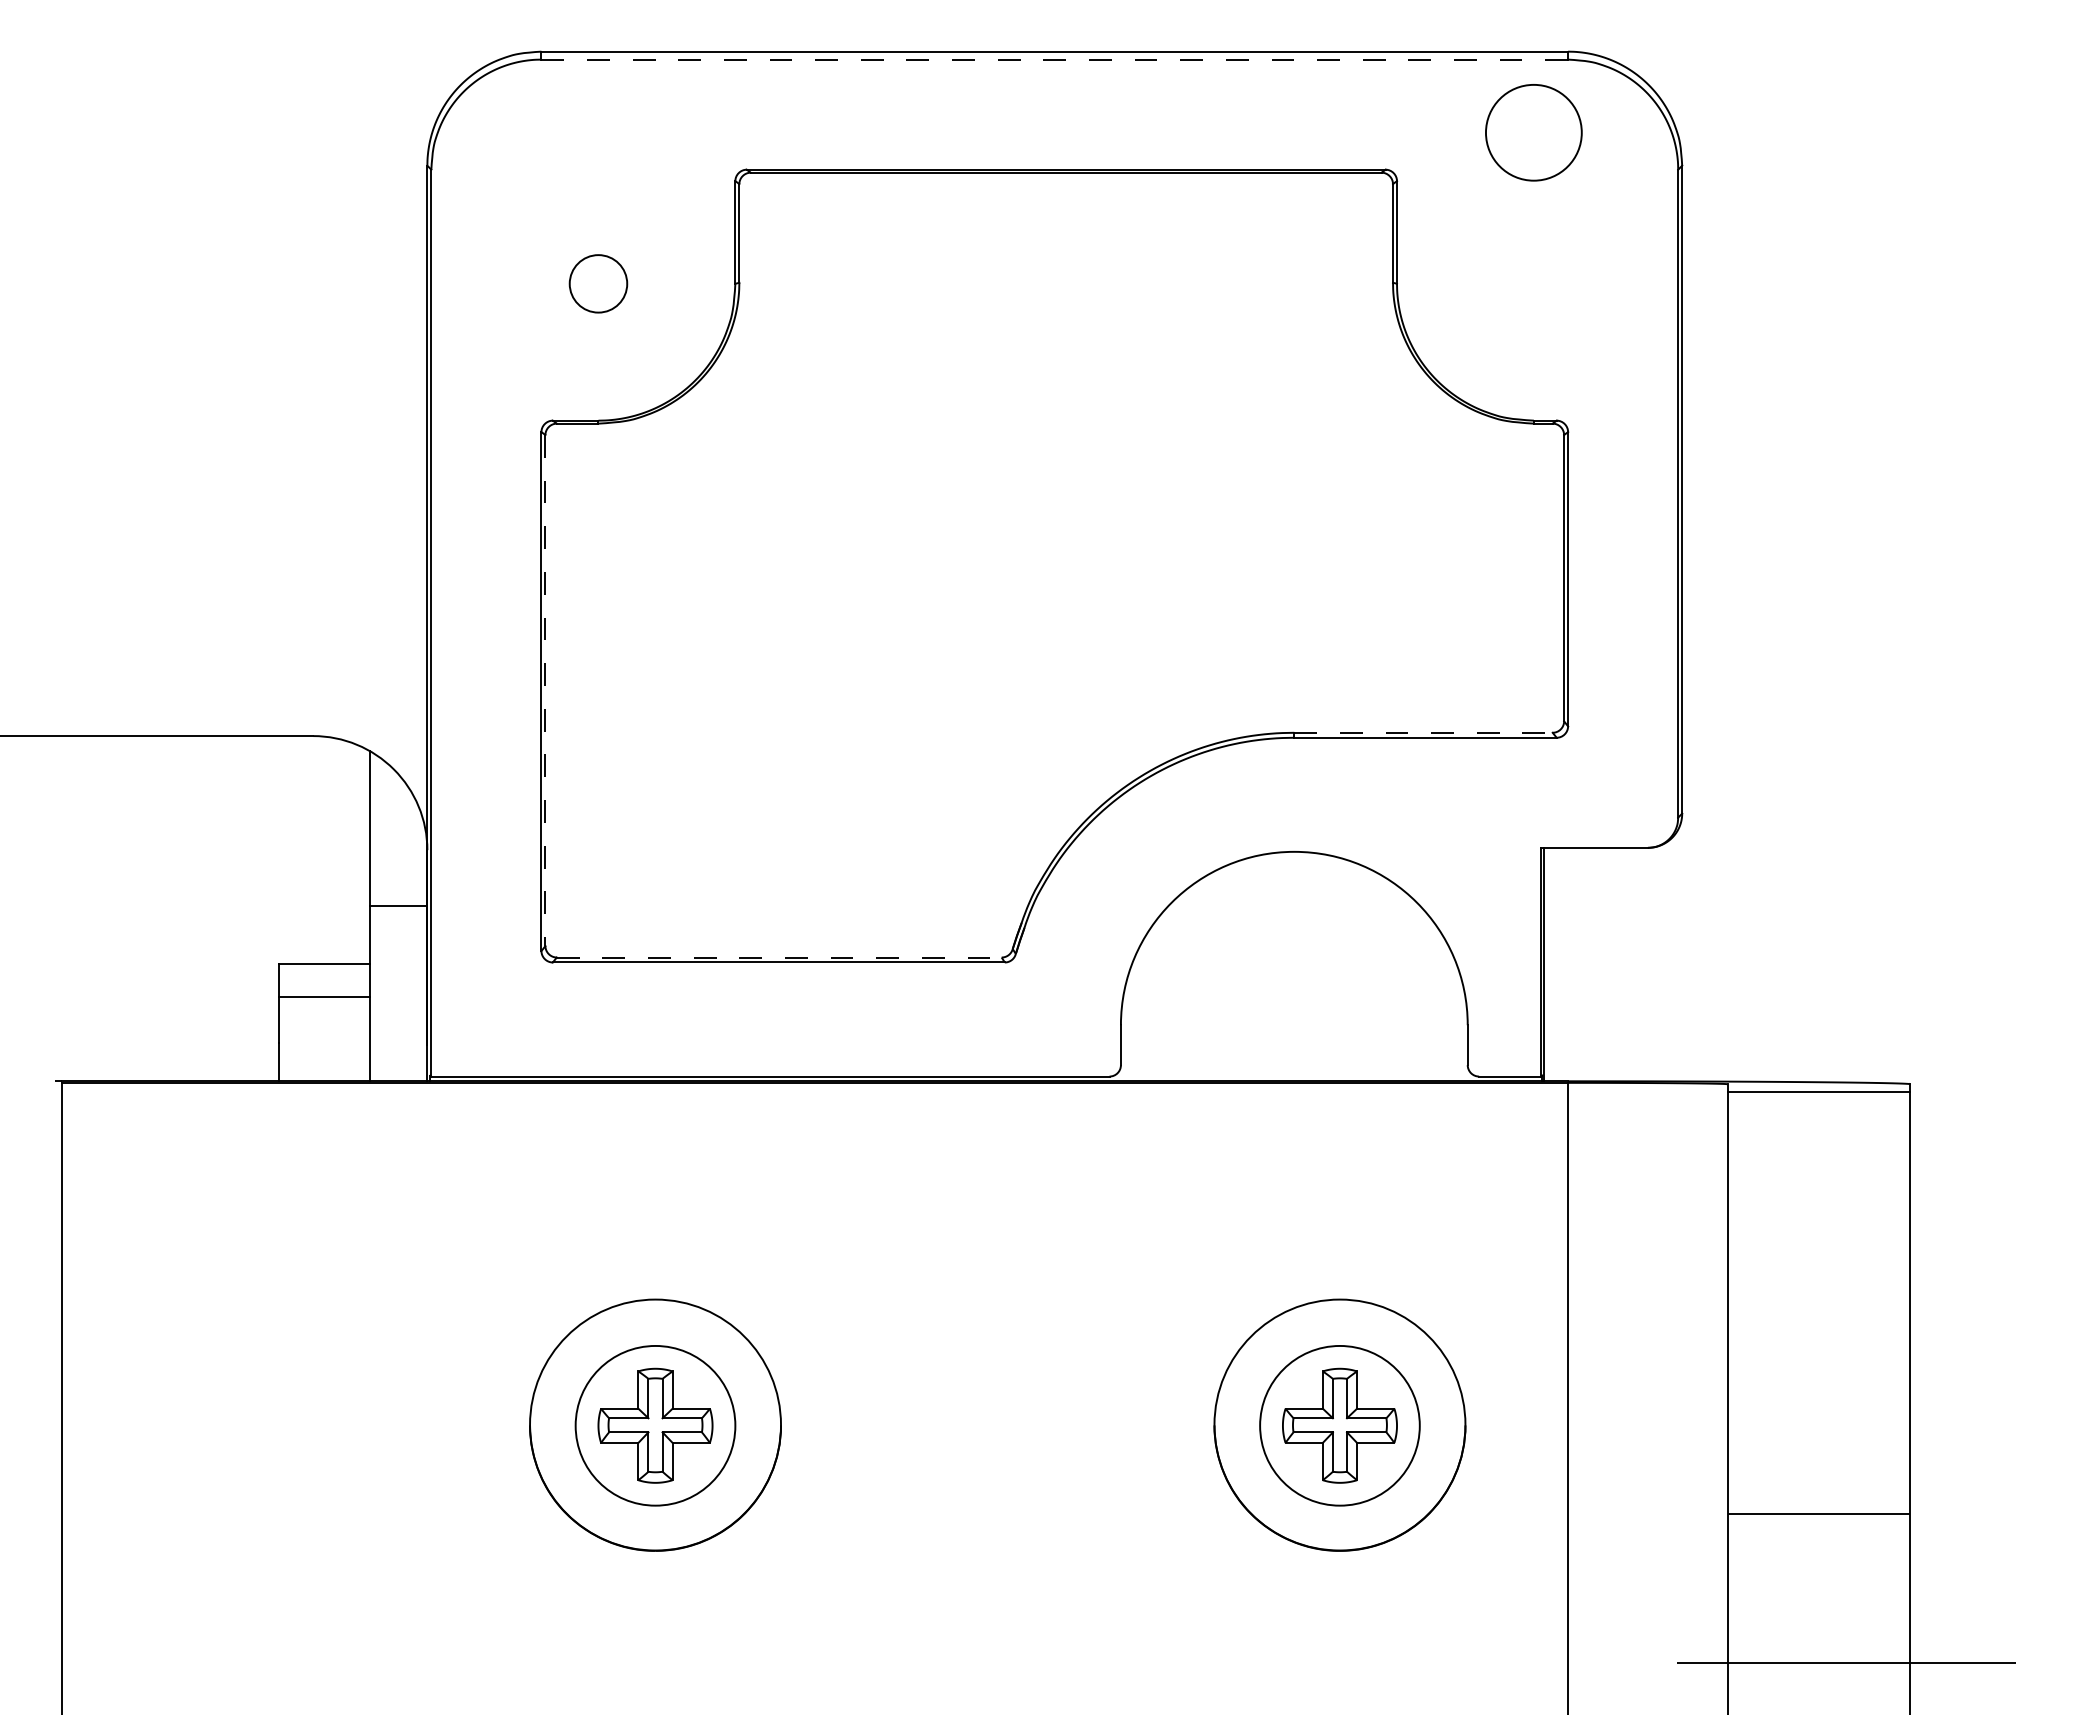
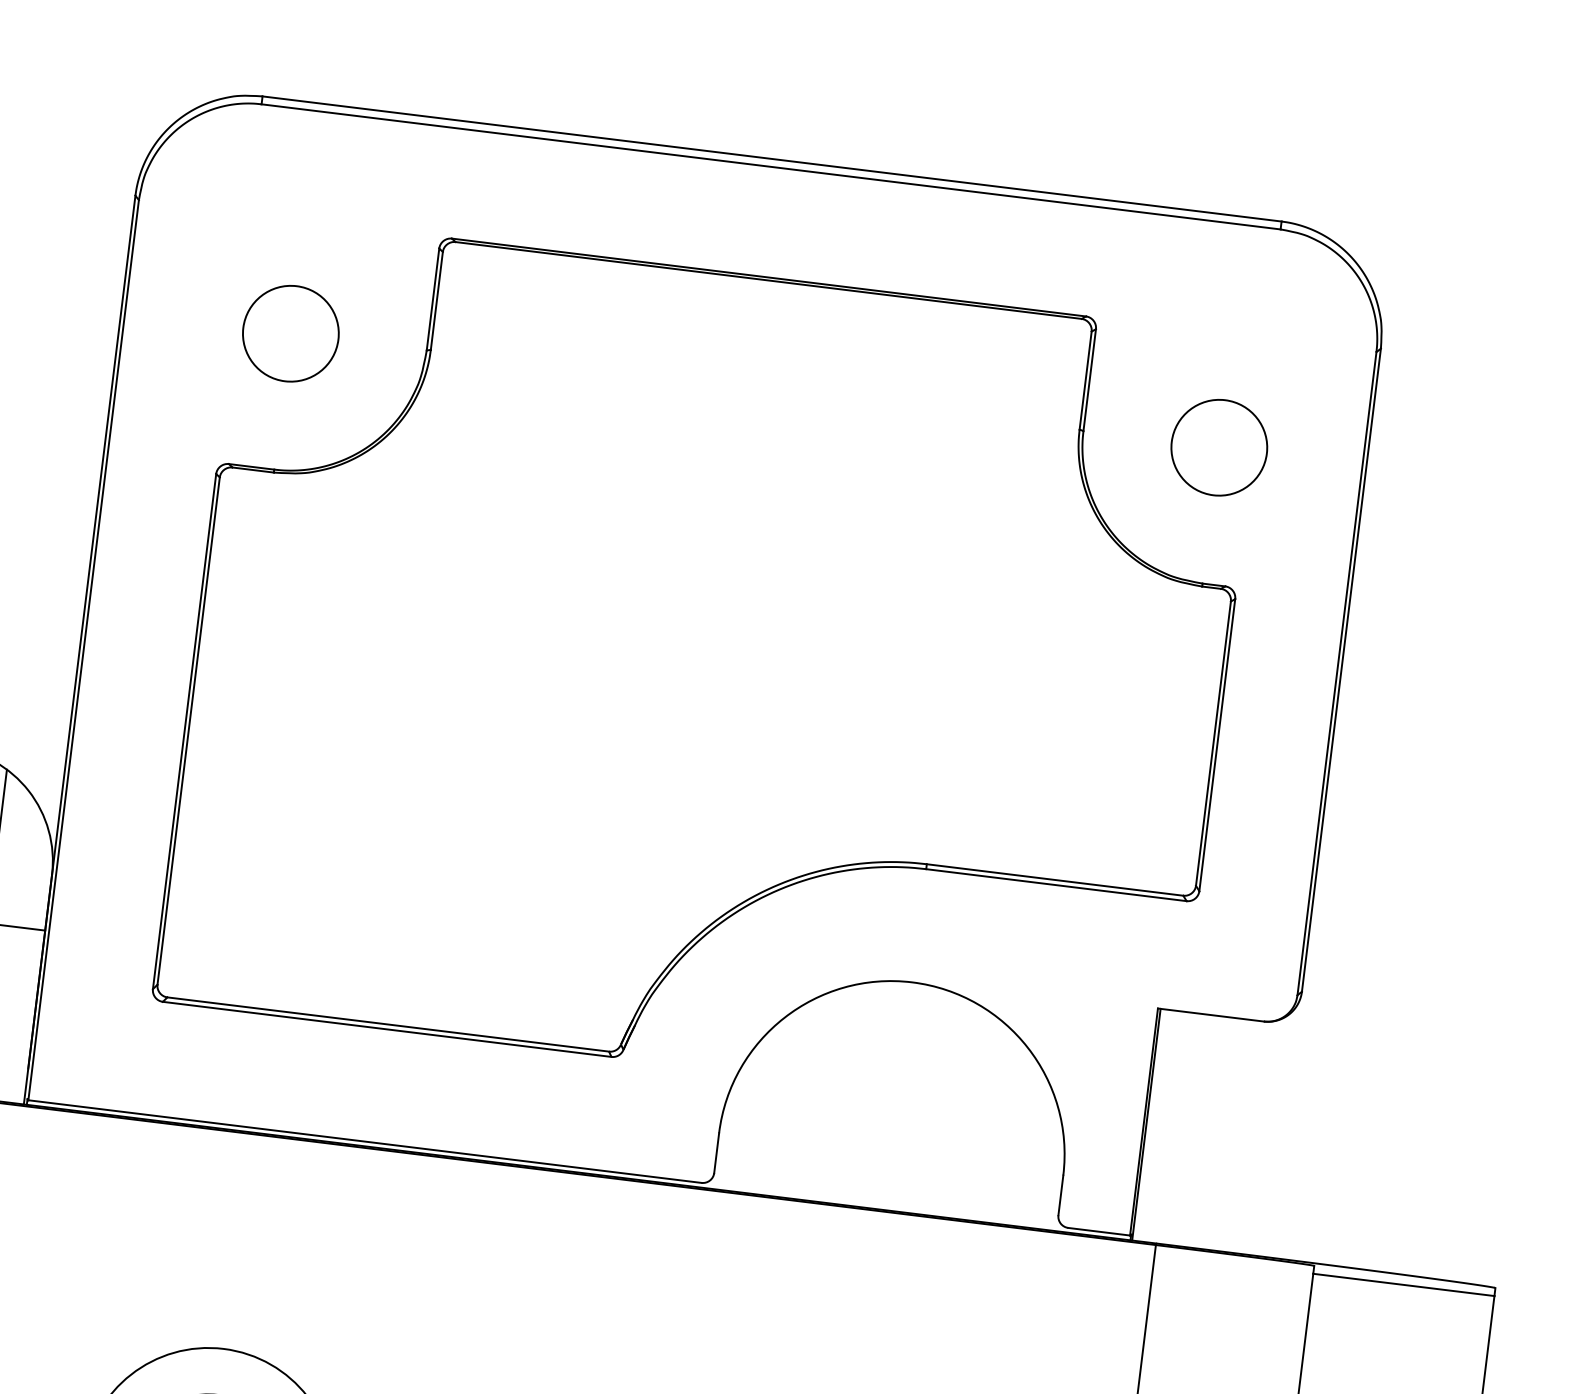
line: (1054, 59) -> (770, 166), dashed -> solid
part: (1533, 132) -> (1218, 447), moved
part: (598, 283) -> (290, 333), size x1.67
line: (545, 690) -> (188, 730), dashed -> solid
line: (1424, 732) -> (1056, 879), dashed -> solid
line: (779, 957) -> (388, 1024), dashed -> solid

